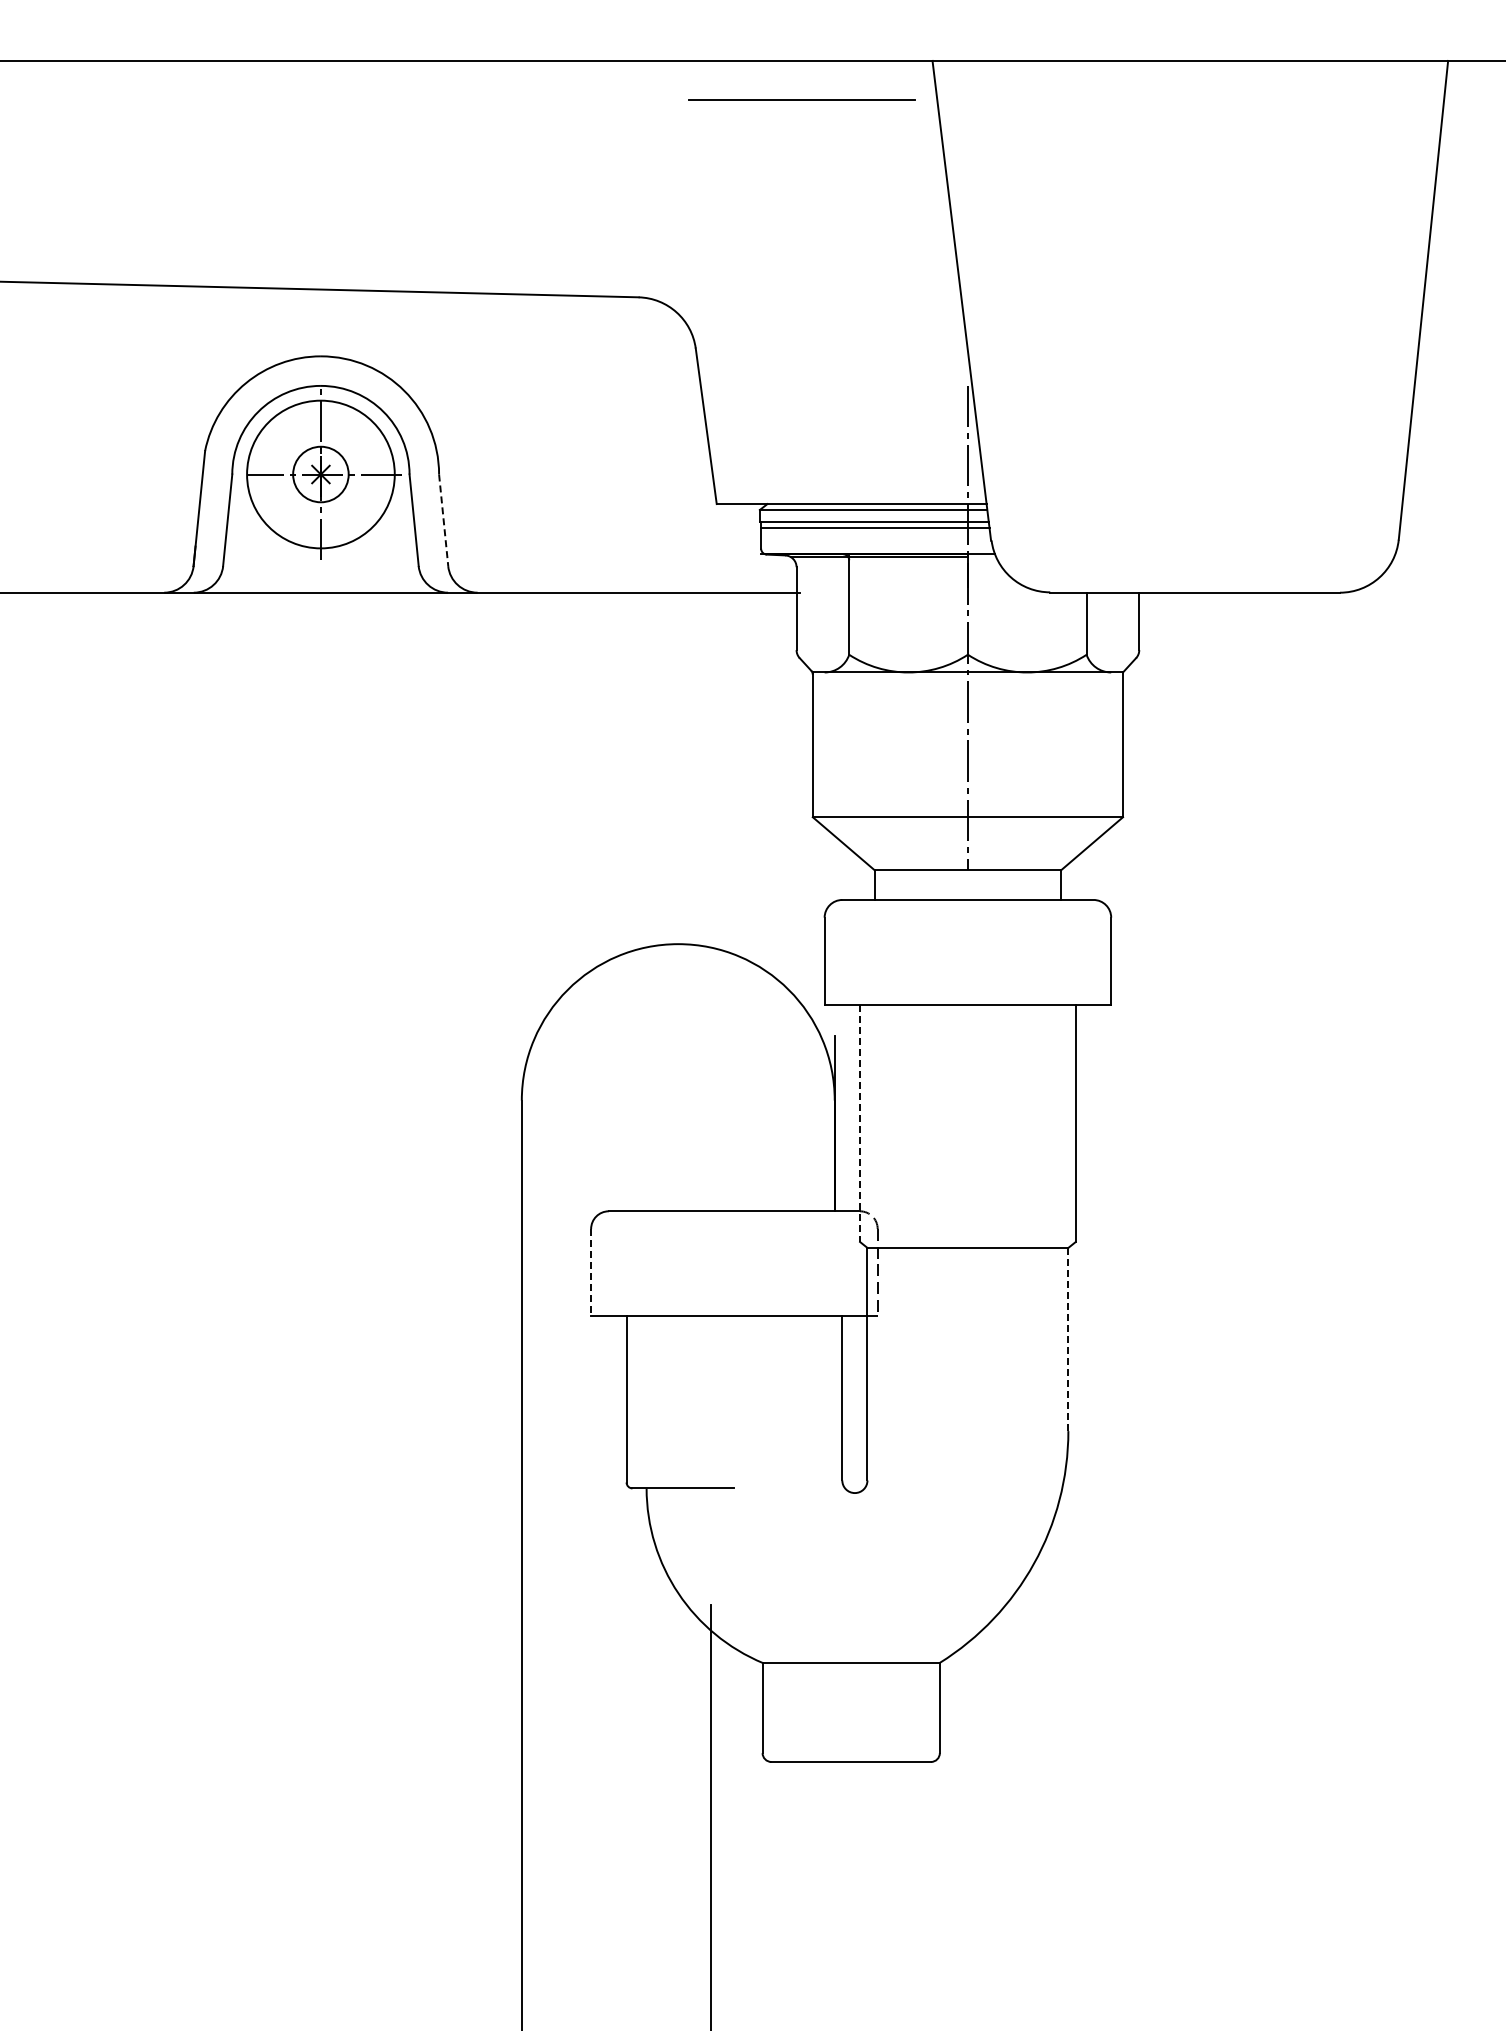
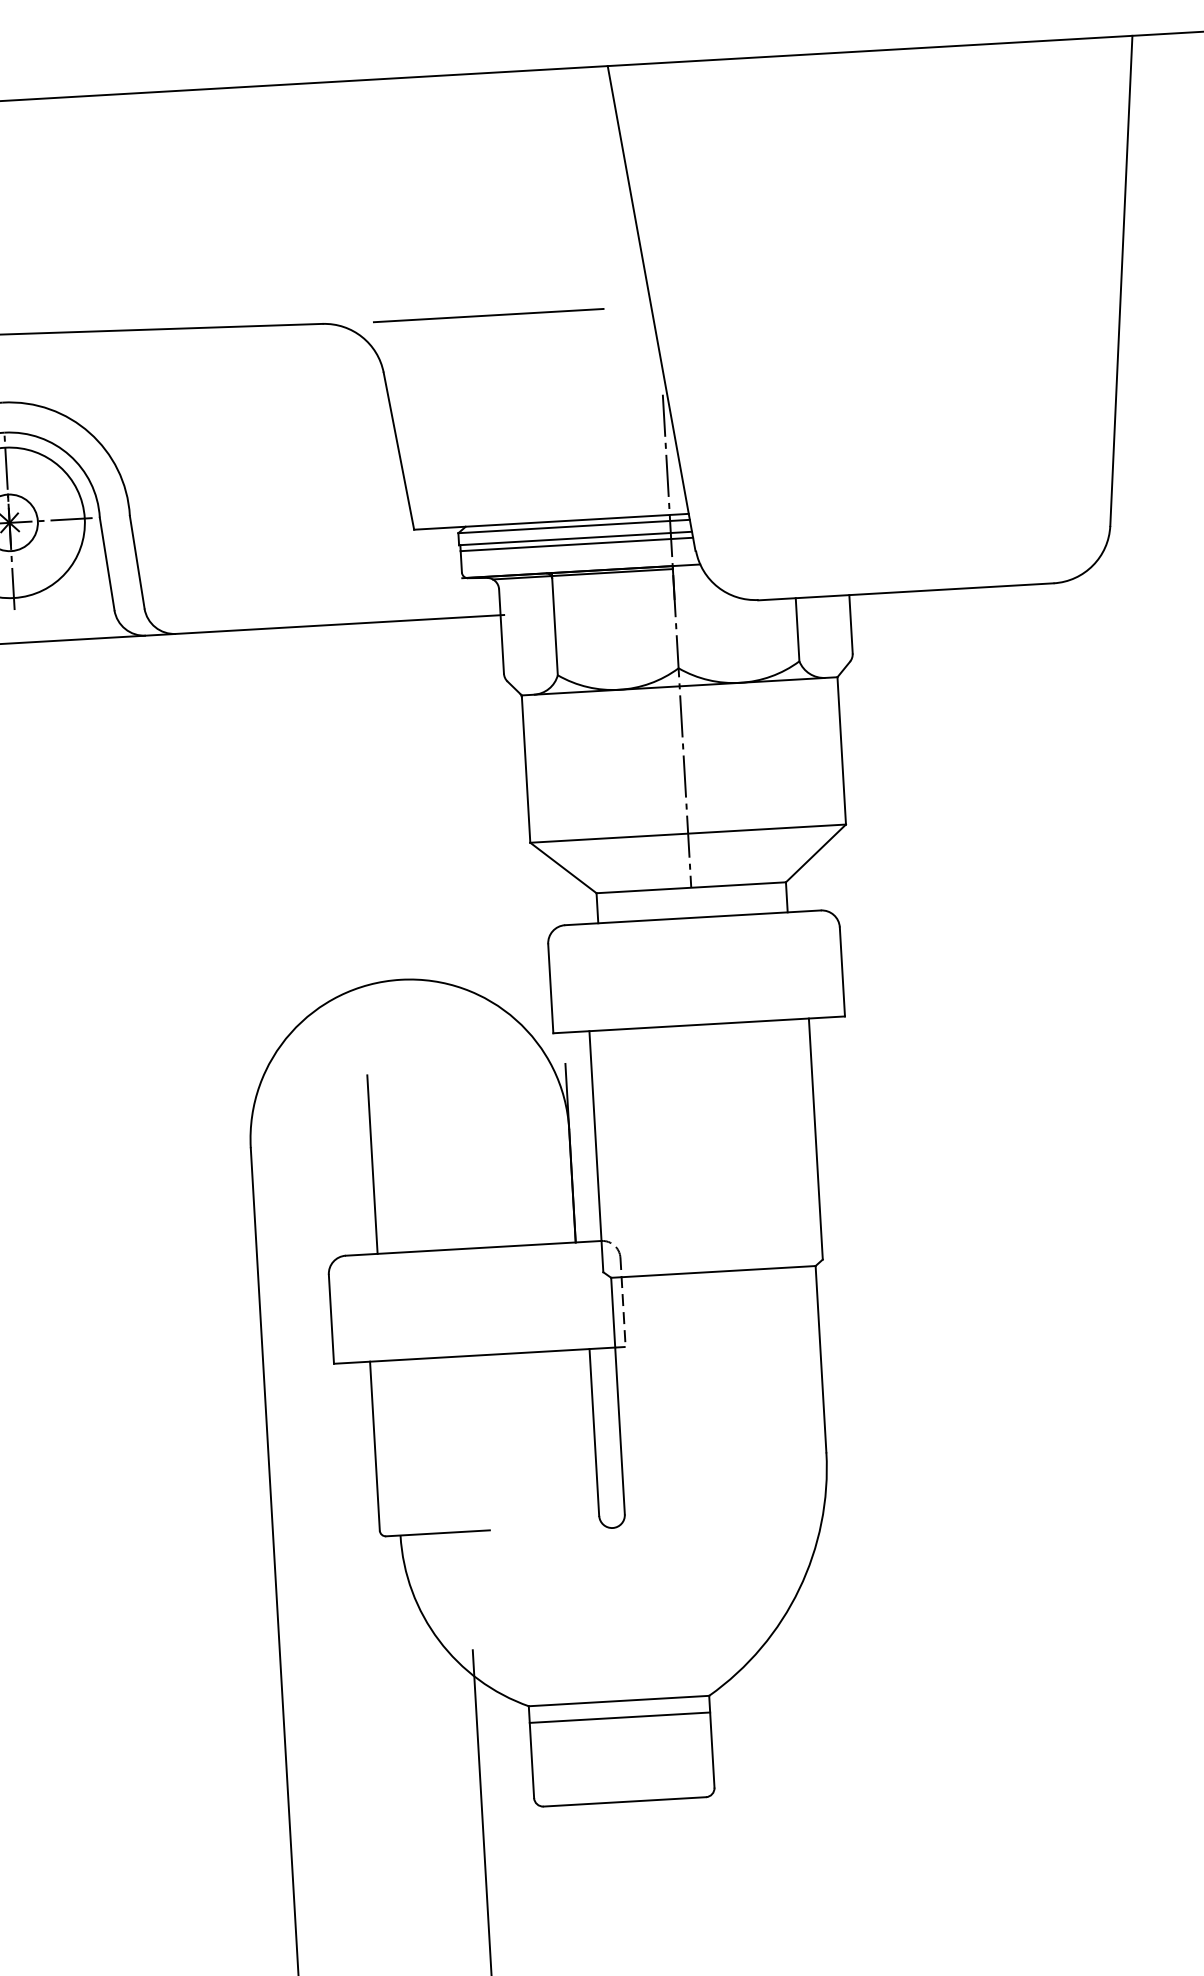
line: (801, 99) -> (488, 315), moved
line: (443, 520) -> (137, 562), dashed -> solid
line: (640, 1123) -> (372, 1164), added
line: (860, 1124) -> (596, 1152), dashed -> solid
line: (591, 1272) -> (331, 1319), dashed -> solid
line: (1068, 1339) -> (821, 1359), dashed -> solid
line: (850, 1679) -> (619, 1717), added

